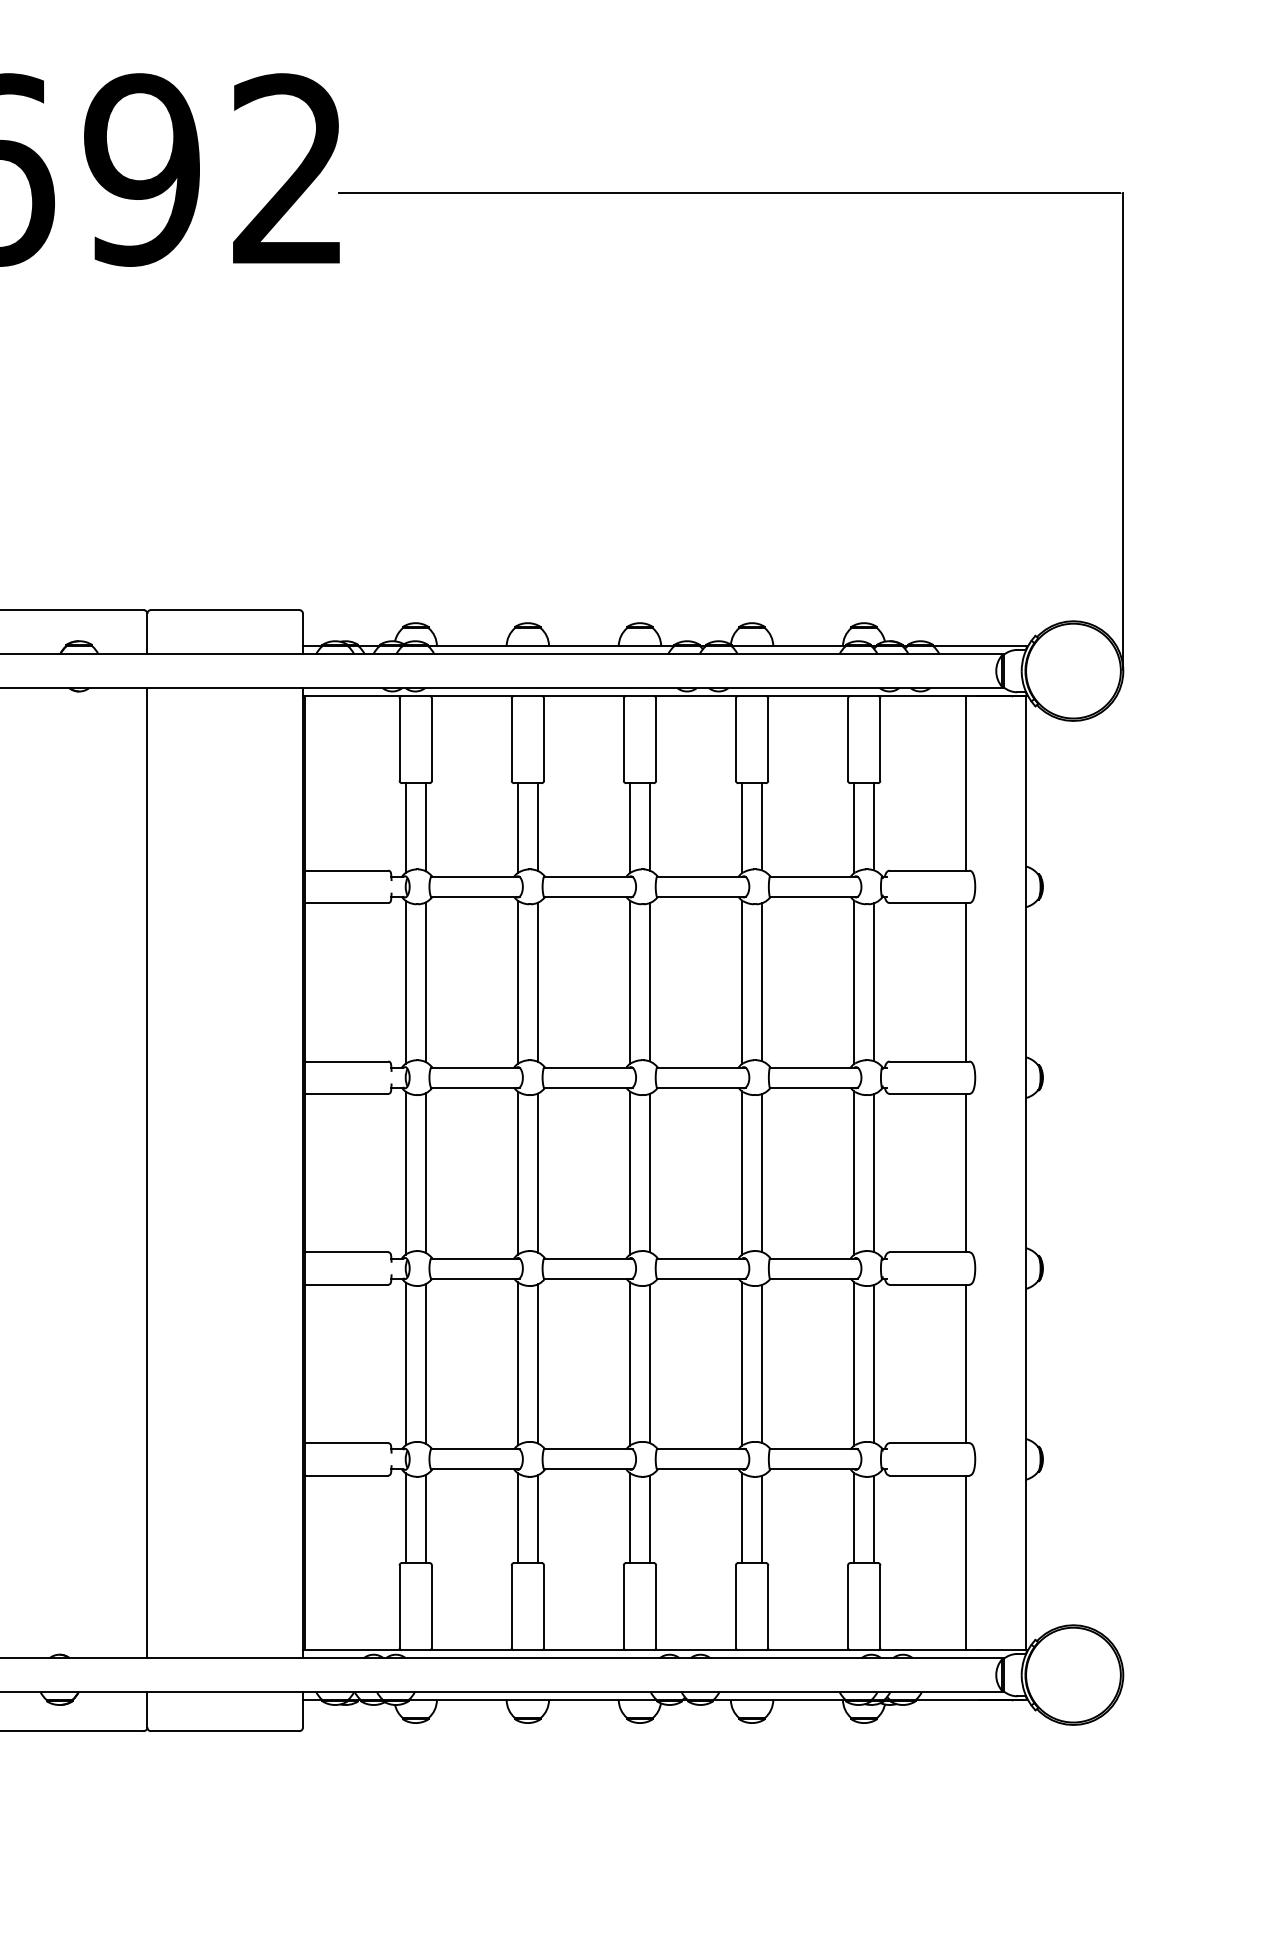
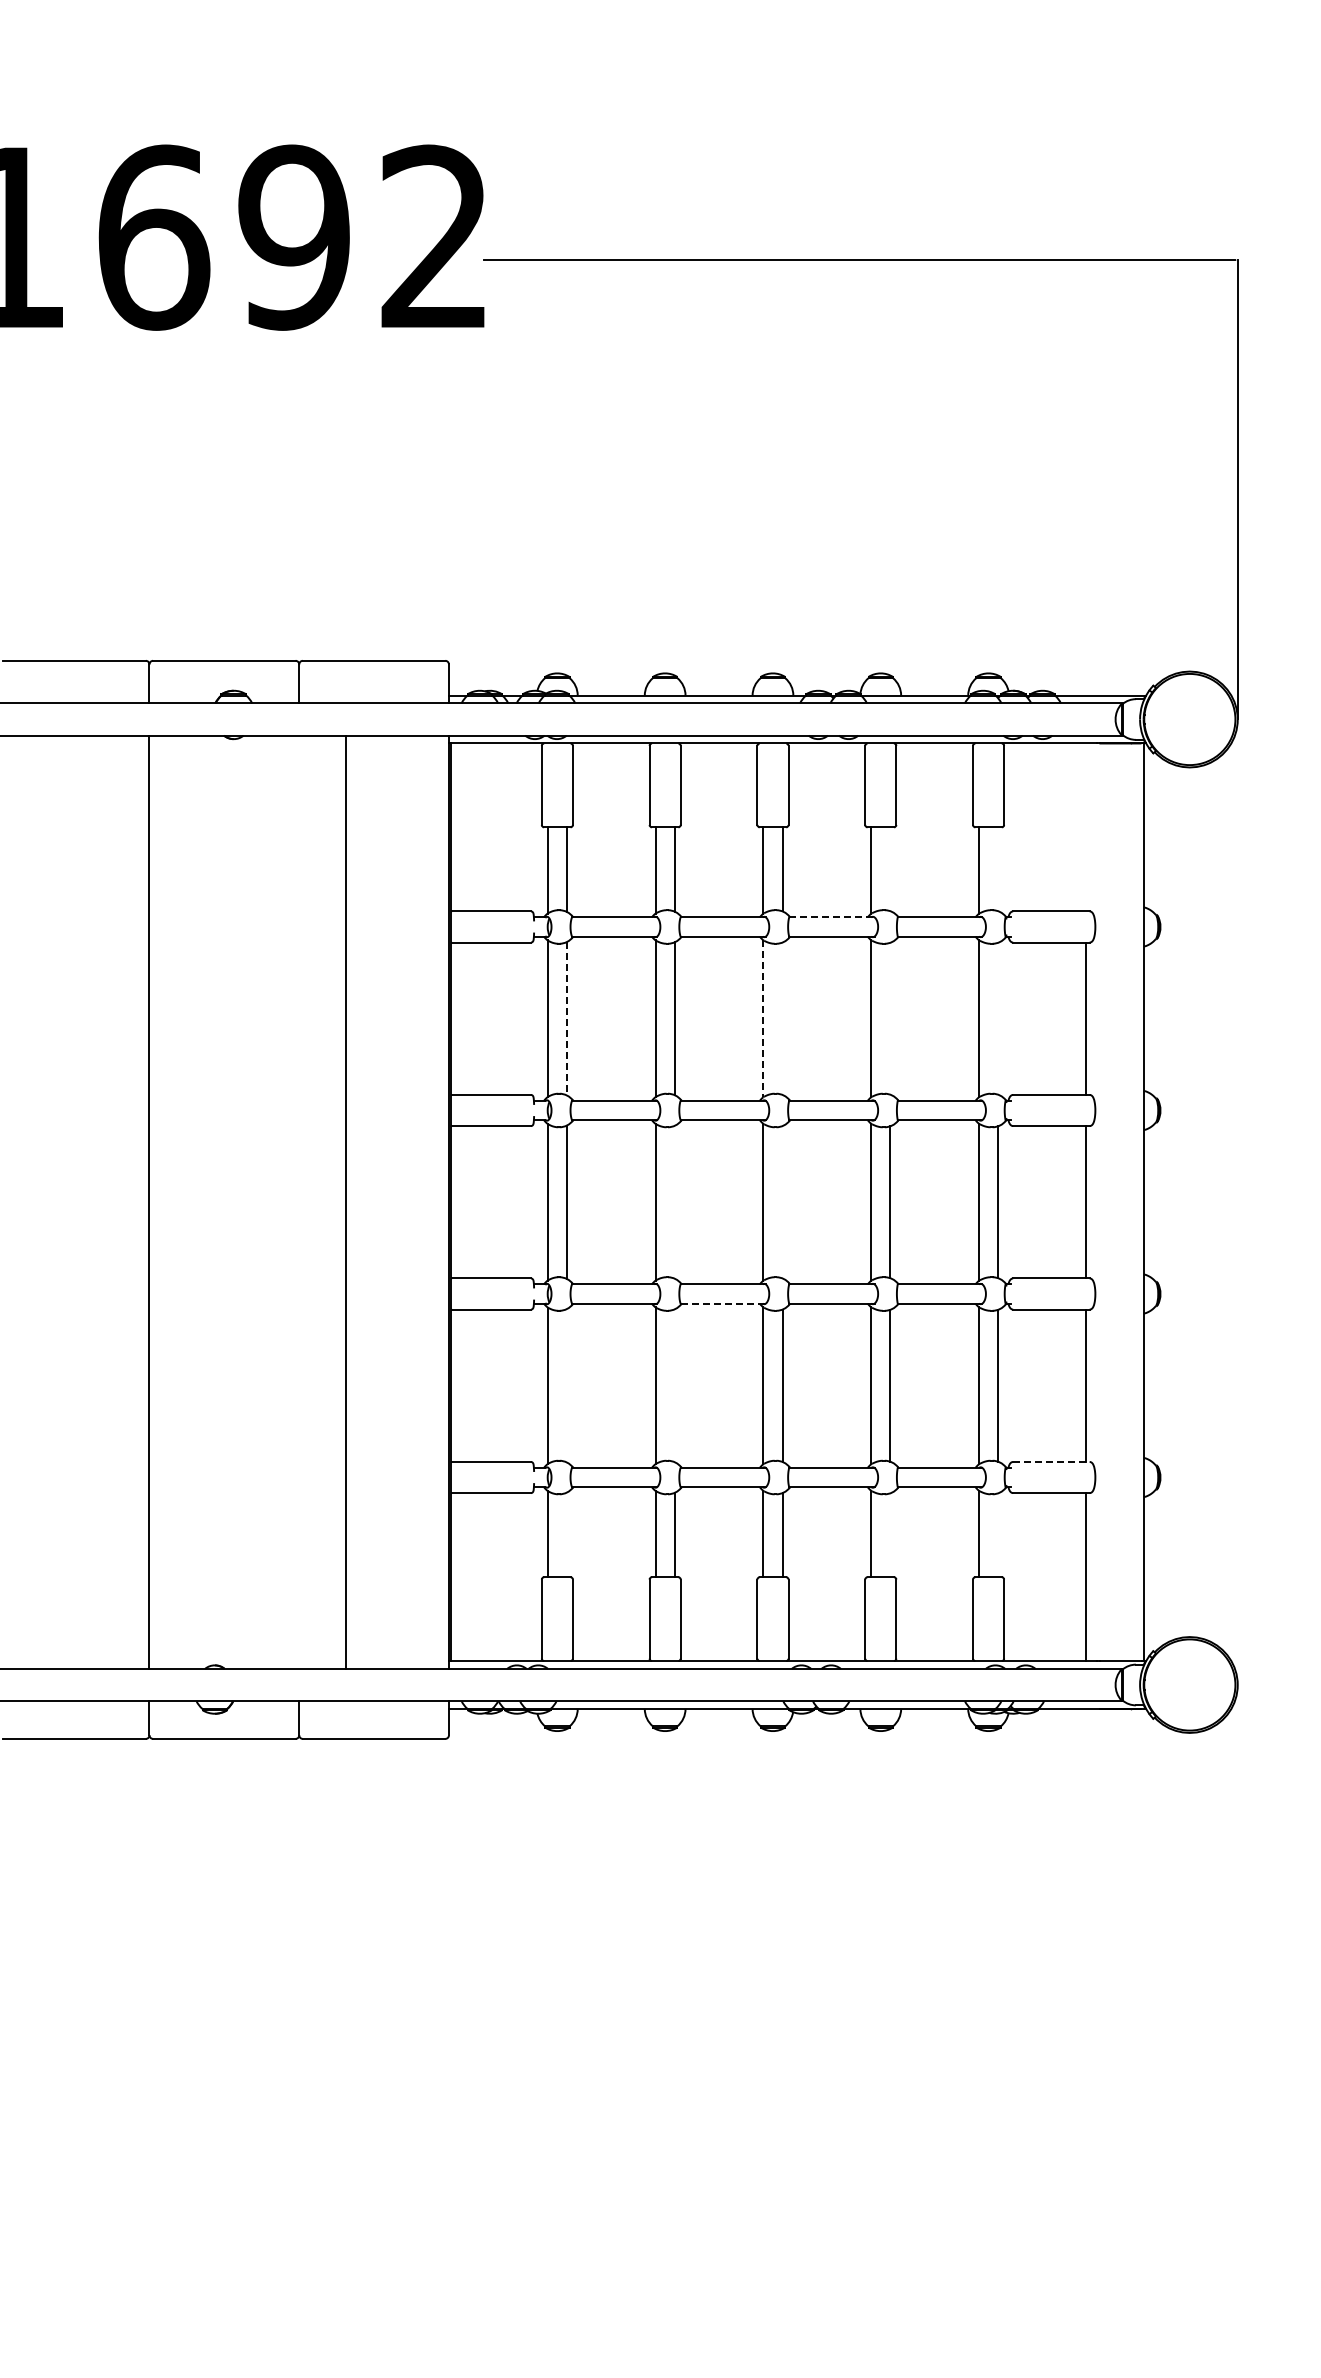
line: (966, 783) -> (1086, 827), removed
line: (762, 827) -> (890, 869), removed
line: (874, 827) -> (998, 869), removed
line: (700, 876) -> (831, 917), solid -> dashed
line: (425, 982) -> (566, 1018), solid -> dashed
line: (649, 982) -> (782, 1018), removed
line: (762, 982) -> (890, 1018), removed
line: (874, 982) -> (998, 1018), removed
line: (630, 983) -> (763, 1019), solid -> dashed
line: (147, 1172) -> (346, 1201), moved
line: (537, 1172) -> (674, 1201), removed
line: (649, 1173) -> (782, 1202), removed
line: (588, 1278) -> (723, 1303), solid -> dashed
line: (425, 1363) -> (566, 1385), removed
line: (537, 1363) -> (674, 1385), removed
line: (929, 1442) -> (1051, 1461), solid -> dashed
line: (425, 1518) -> (566, 1534), removed
line: (762, 1519) -> (890, 1535), removed
line: (874, 1519) -> (998, 1535), removed

